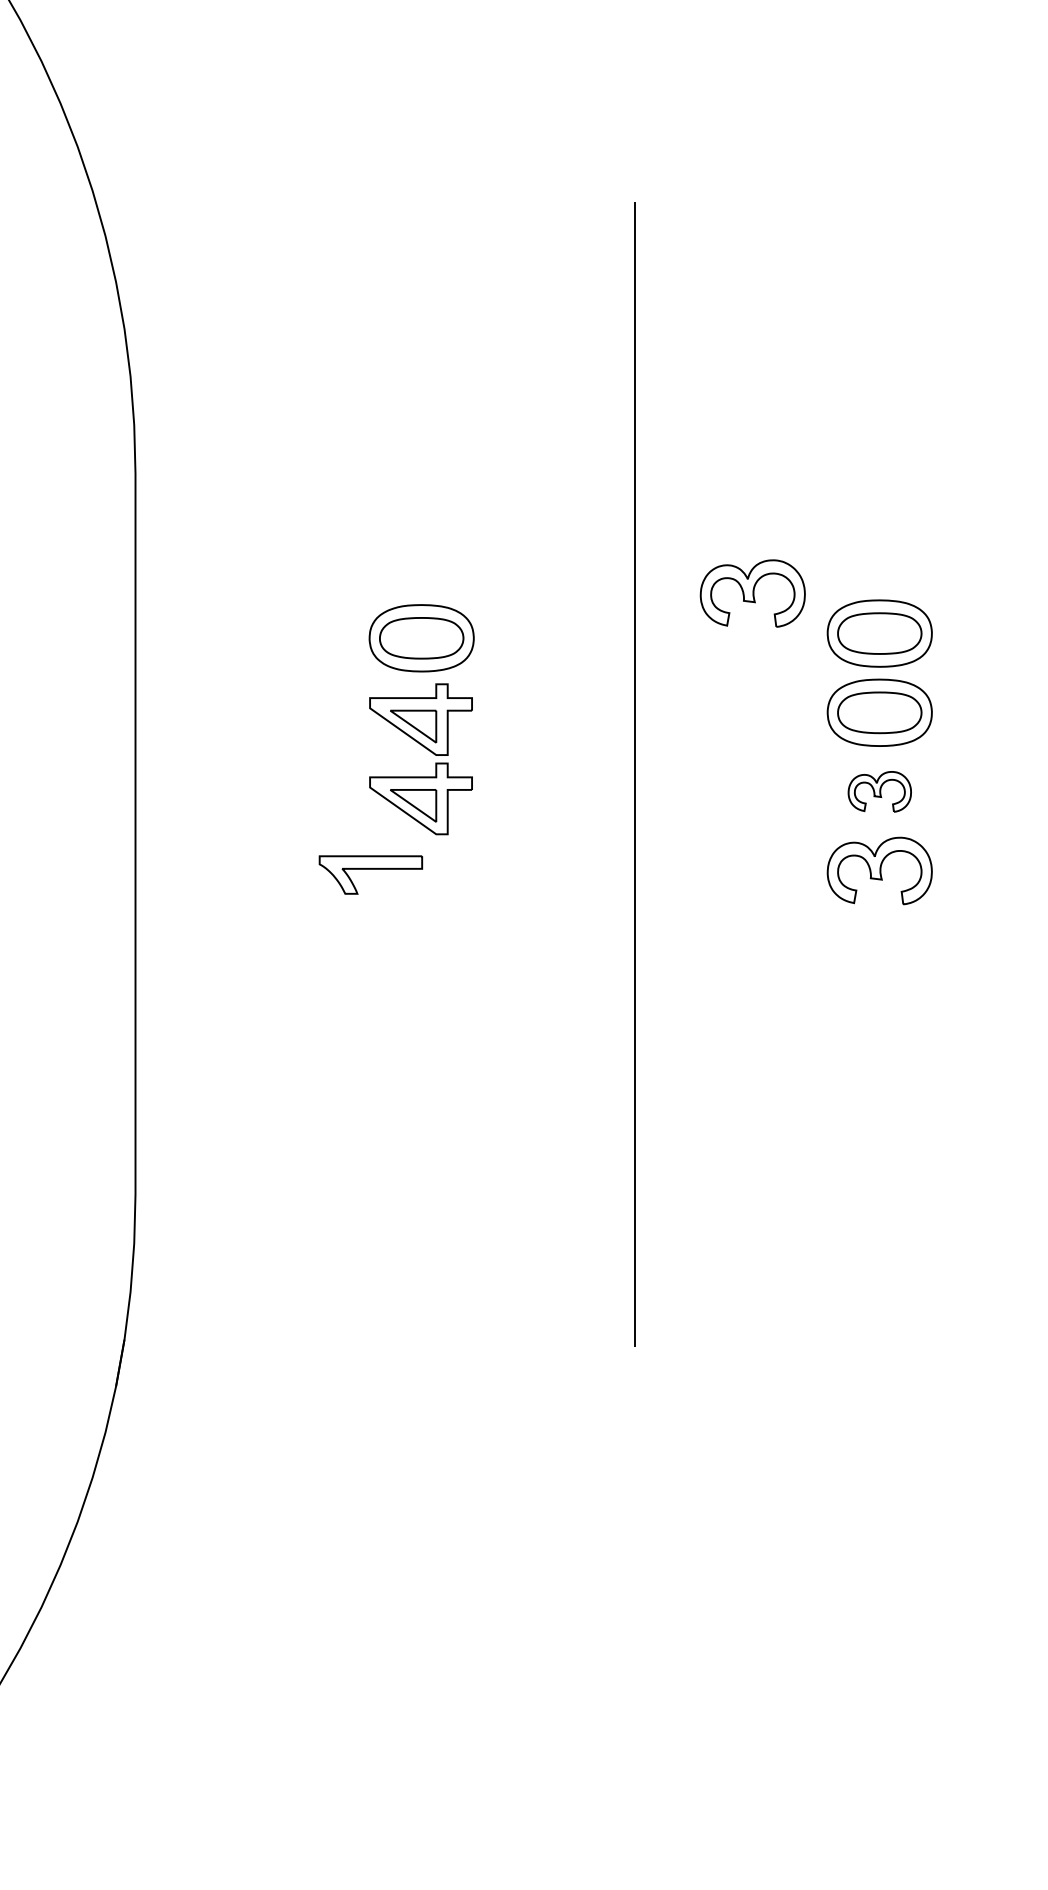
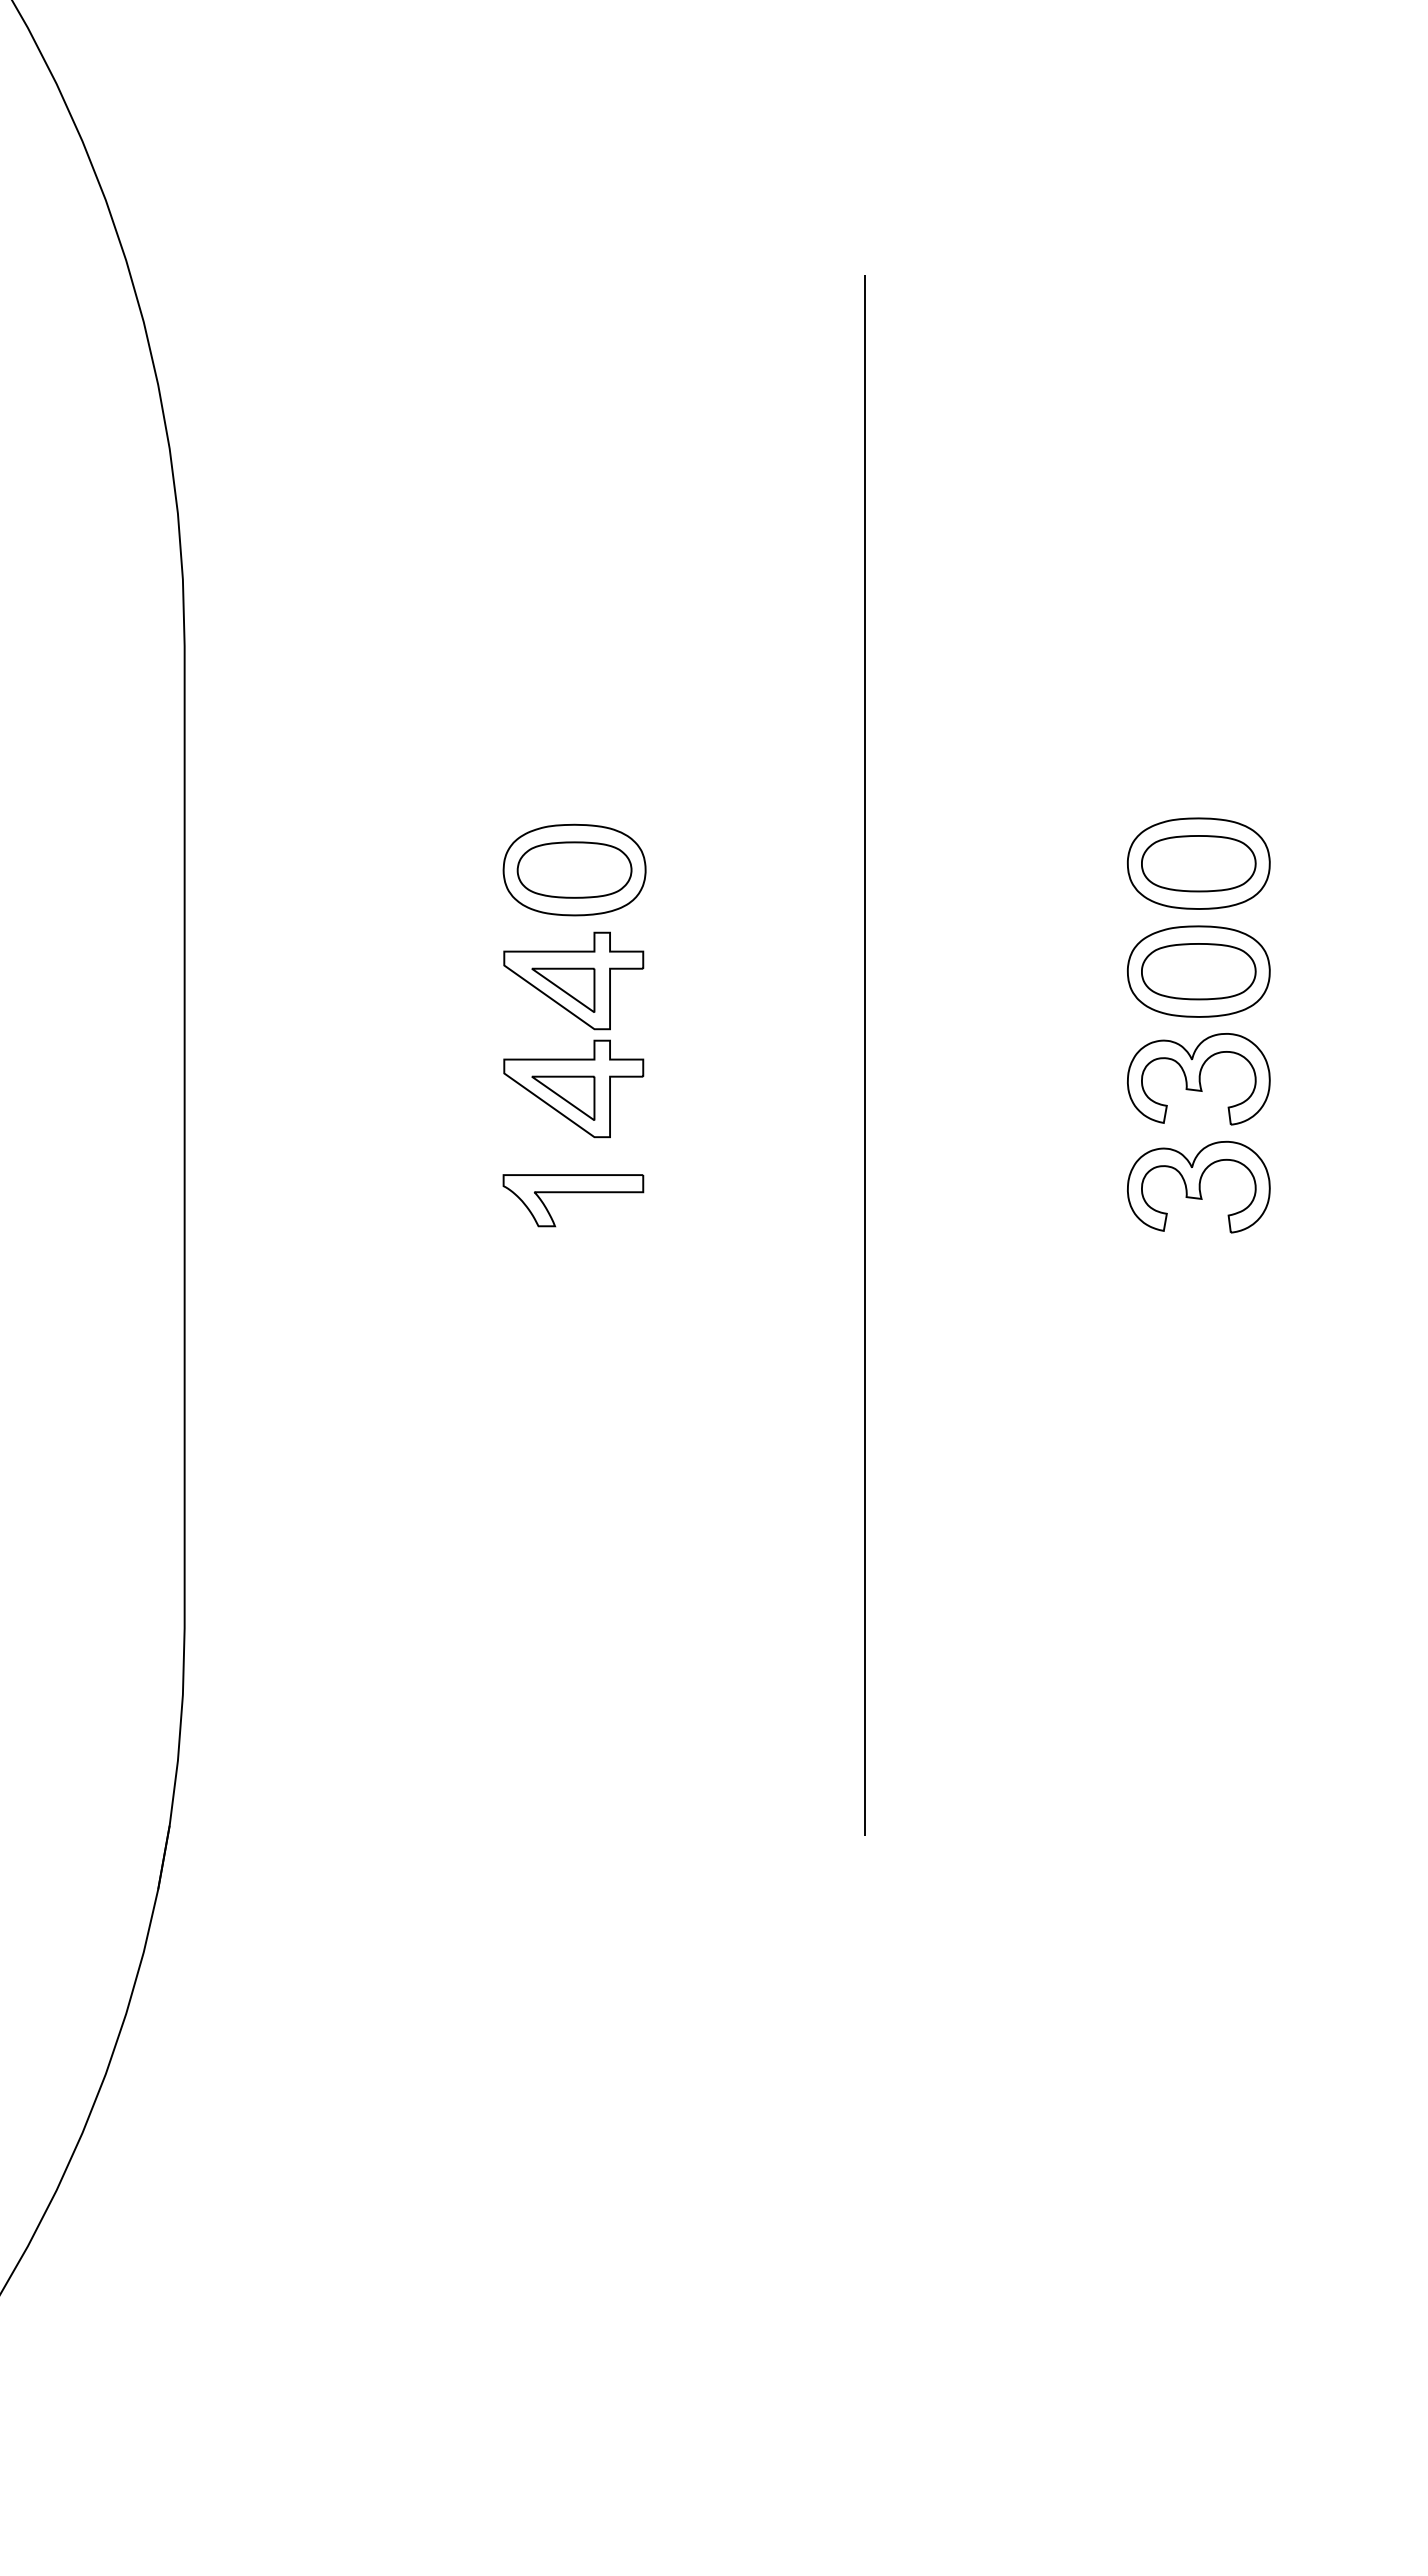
part: (752, 593) -> (1025, 808), removed
part: (879, 791) -> (1198, 1079), size x1.67
part: (370, 869) -> (573, 1193), moved

